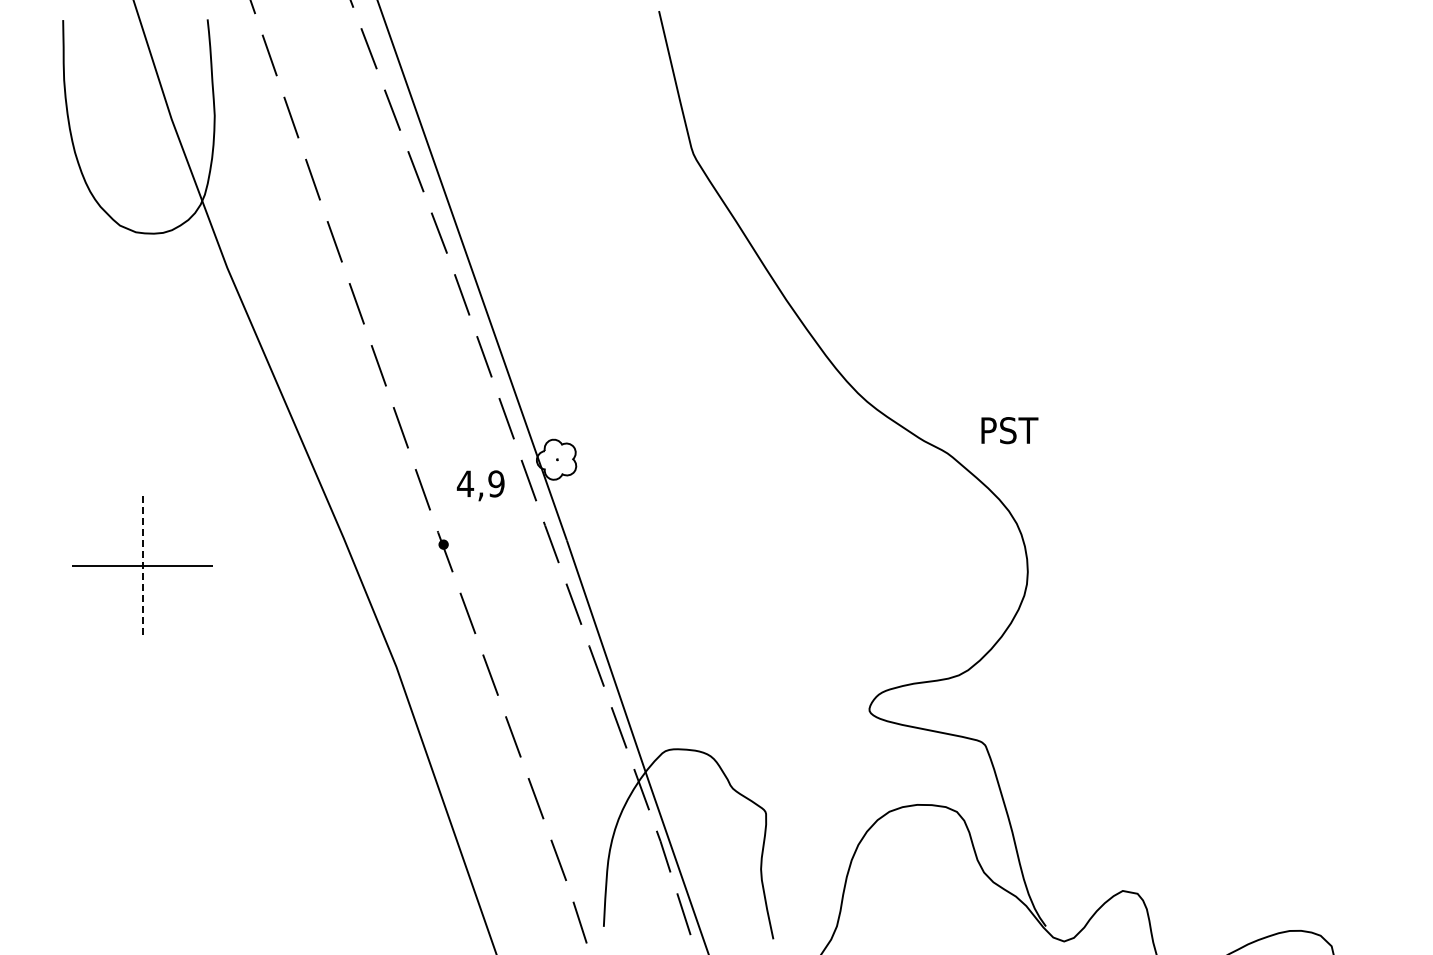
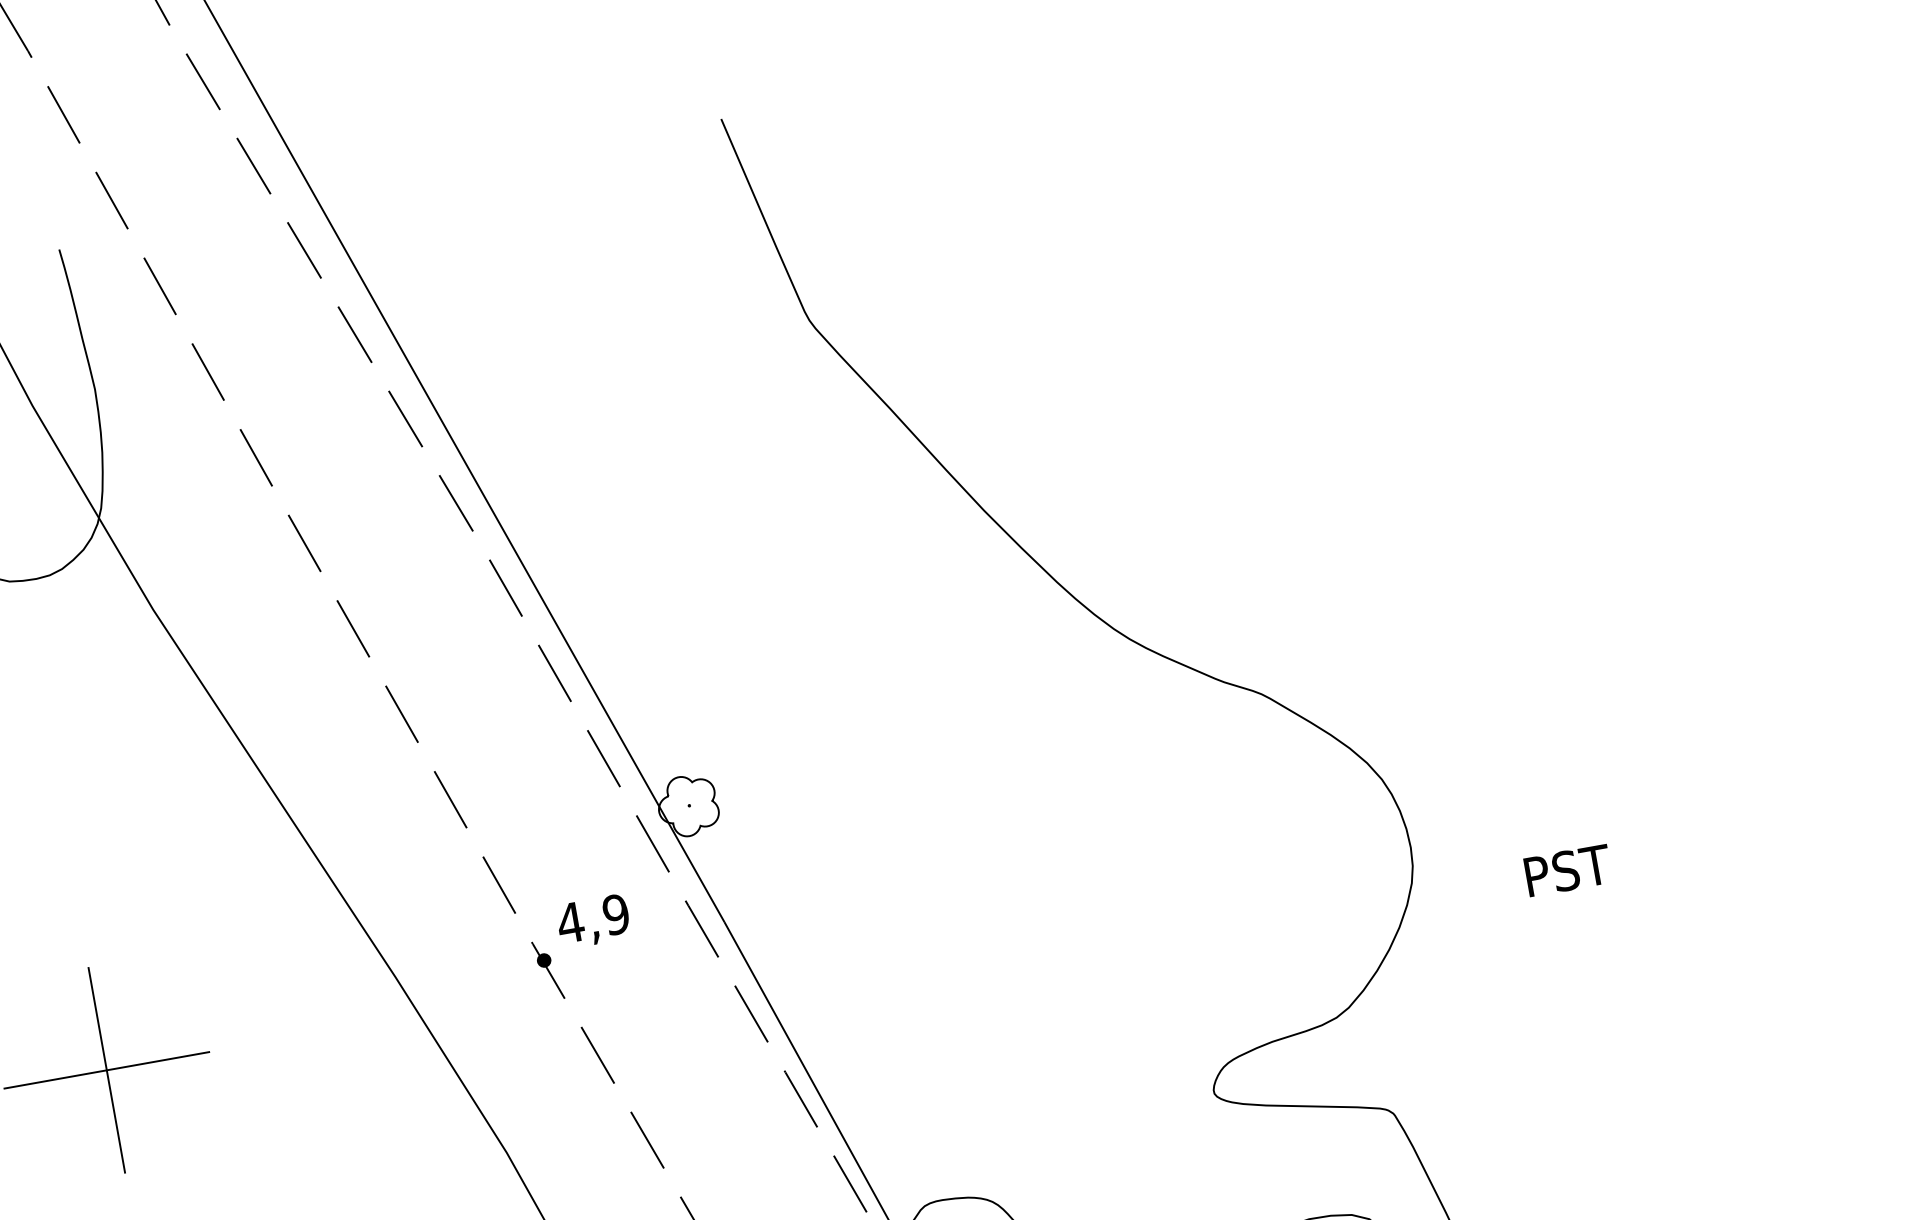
text: (1009, 430) -> (1567, 870), moved
text: (480, 485) -> (593, 921), moved
line: (142, 566) -> (106, 1071), dashed -> solid

